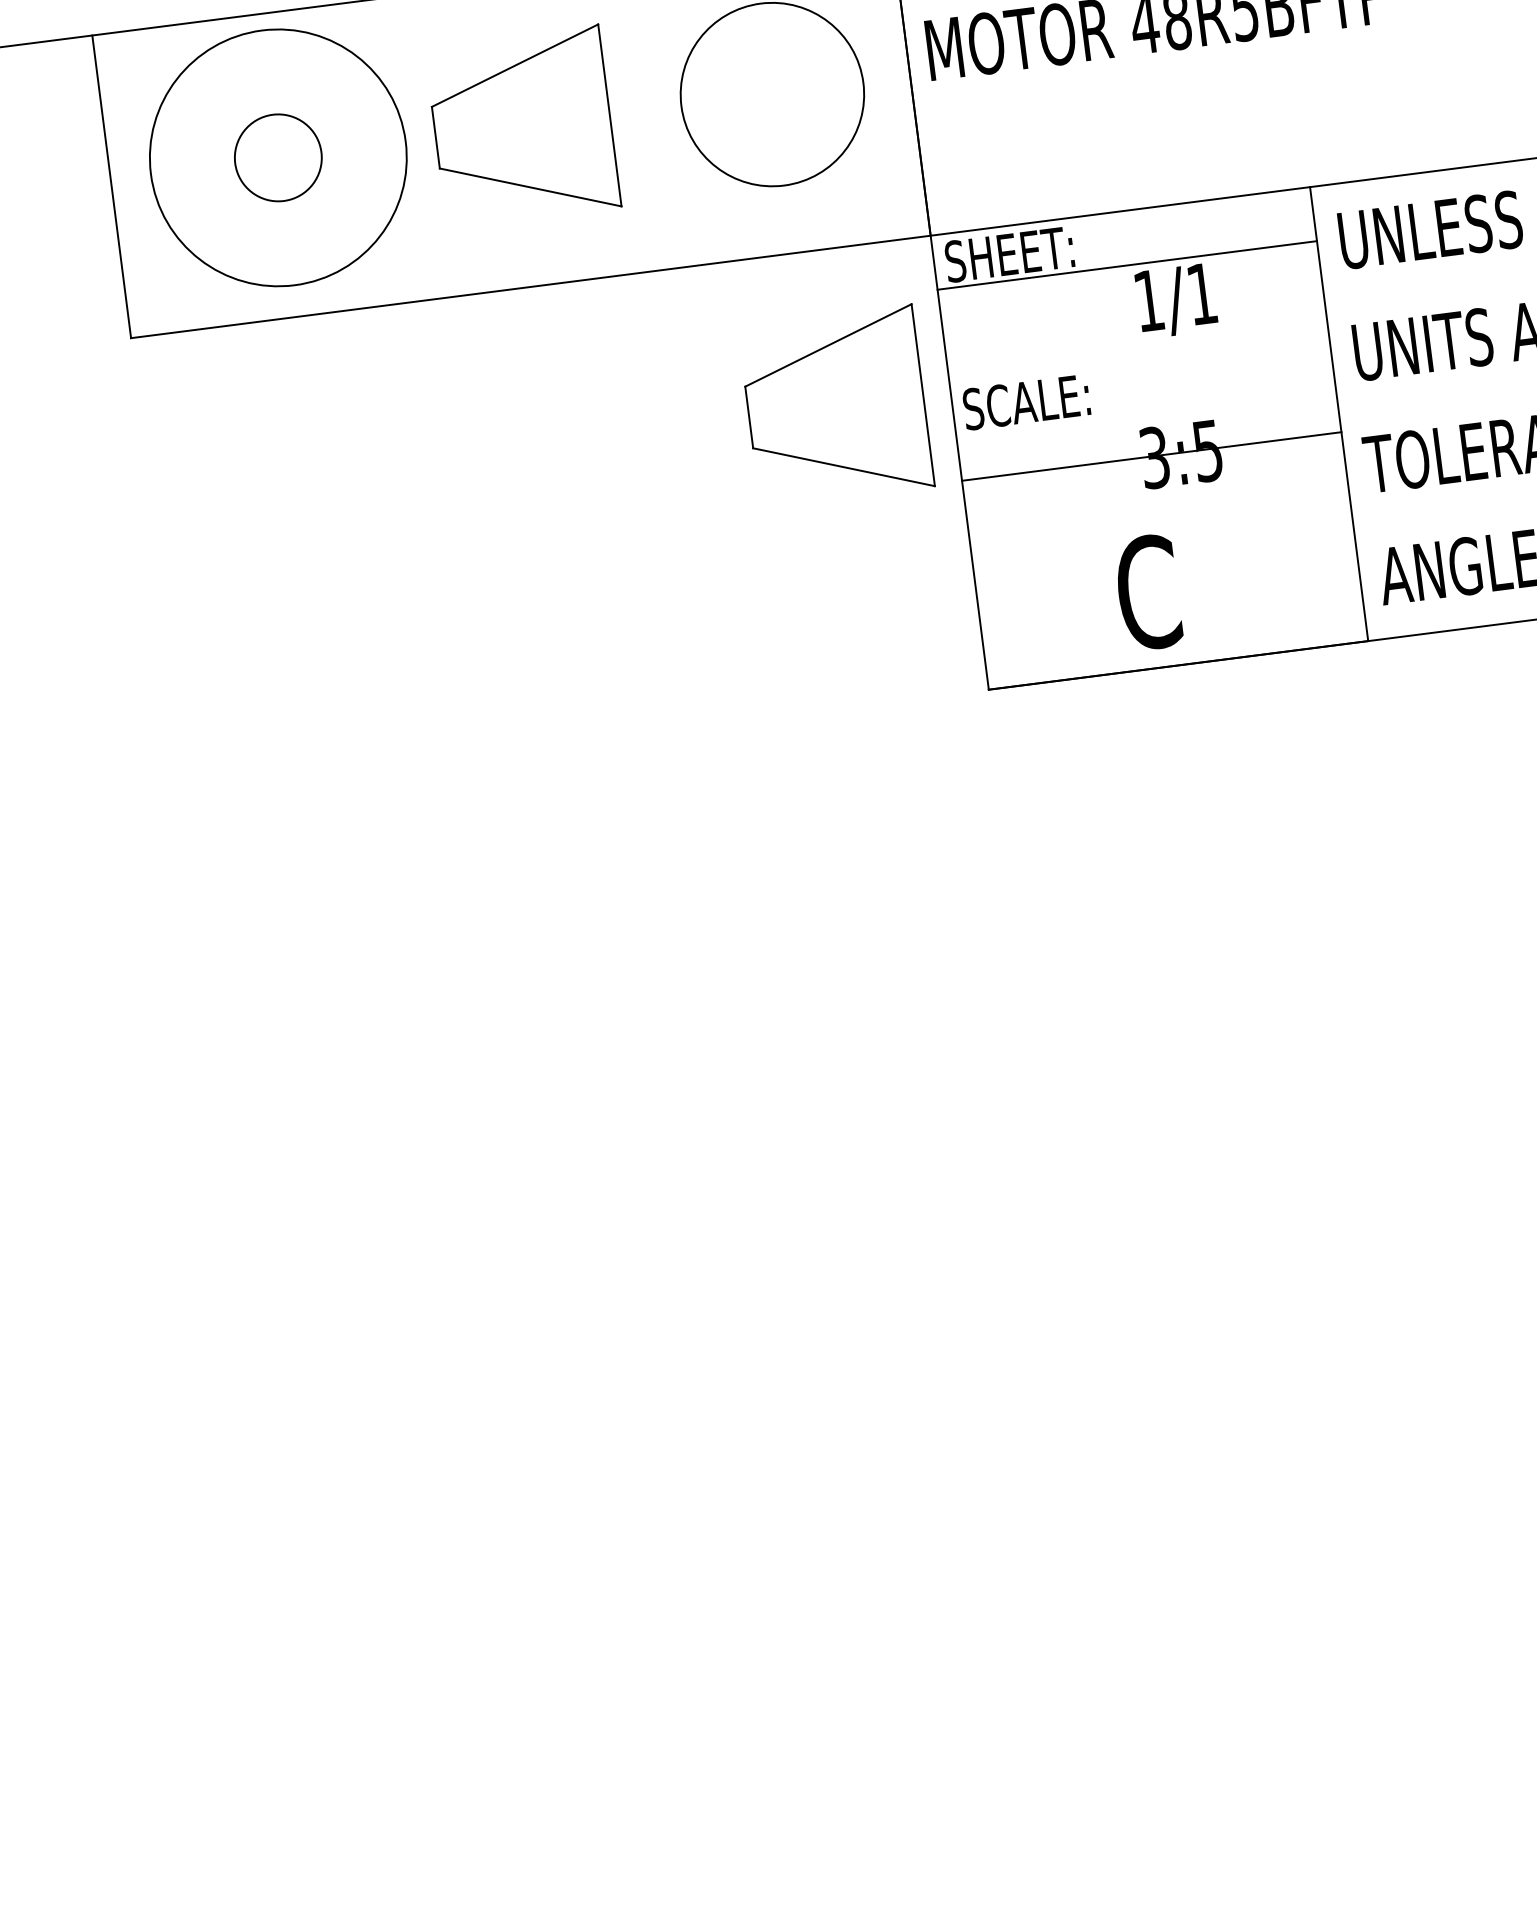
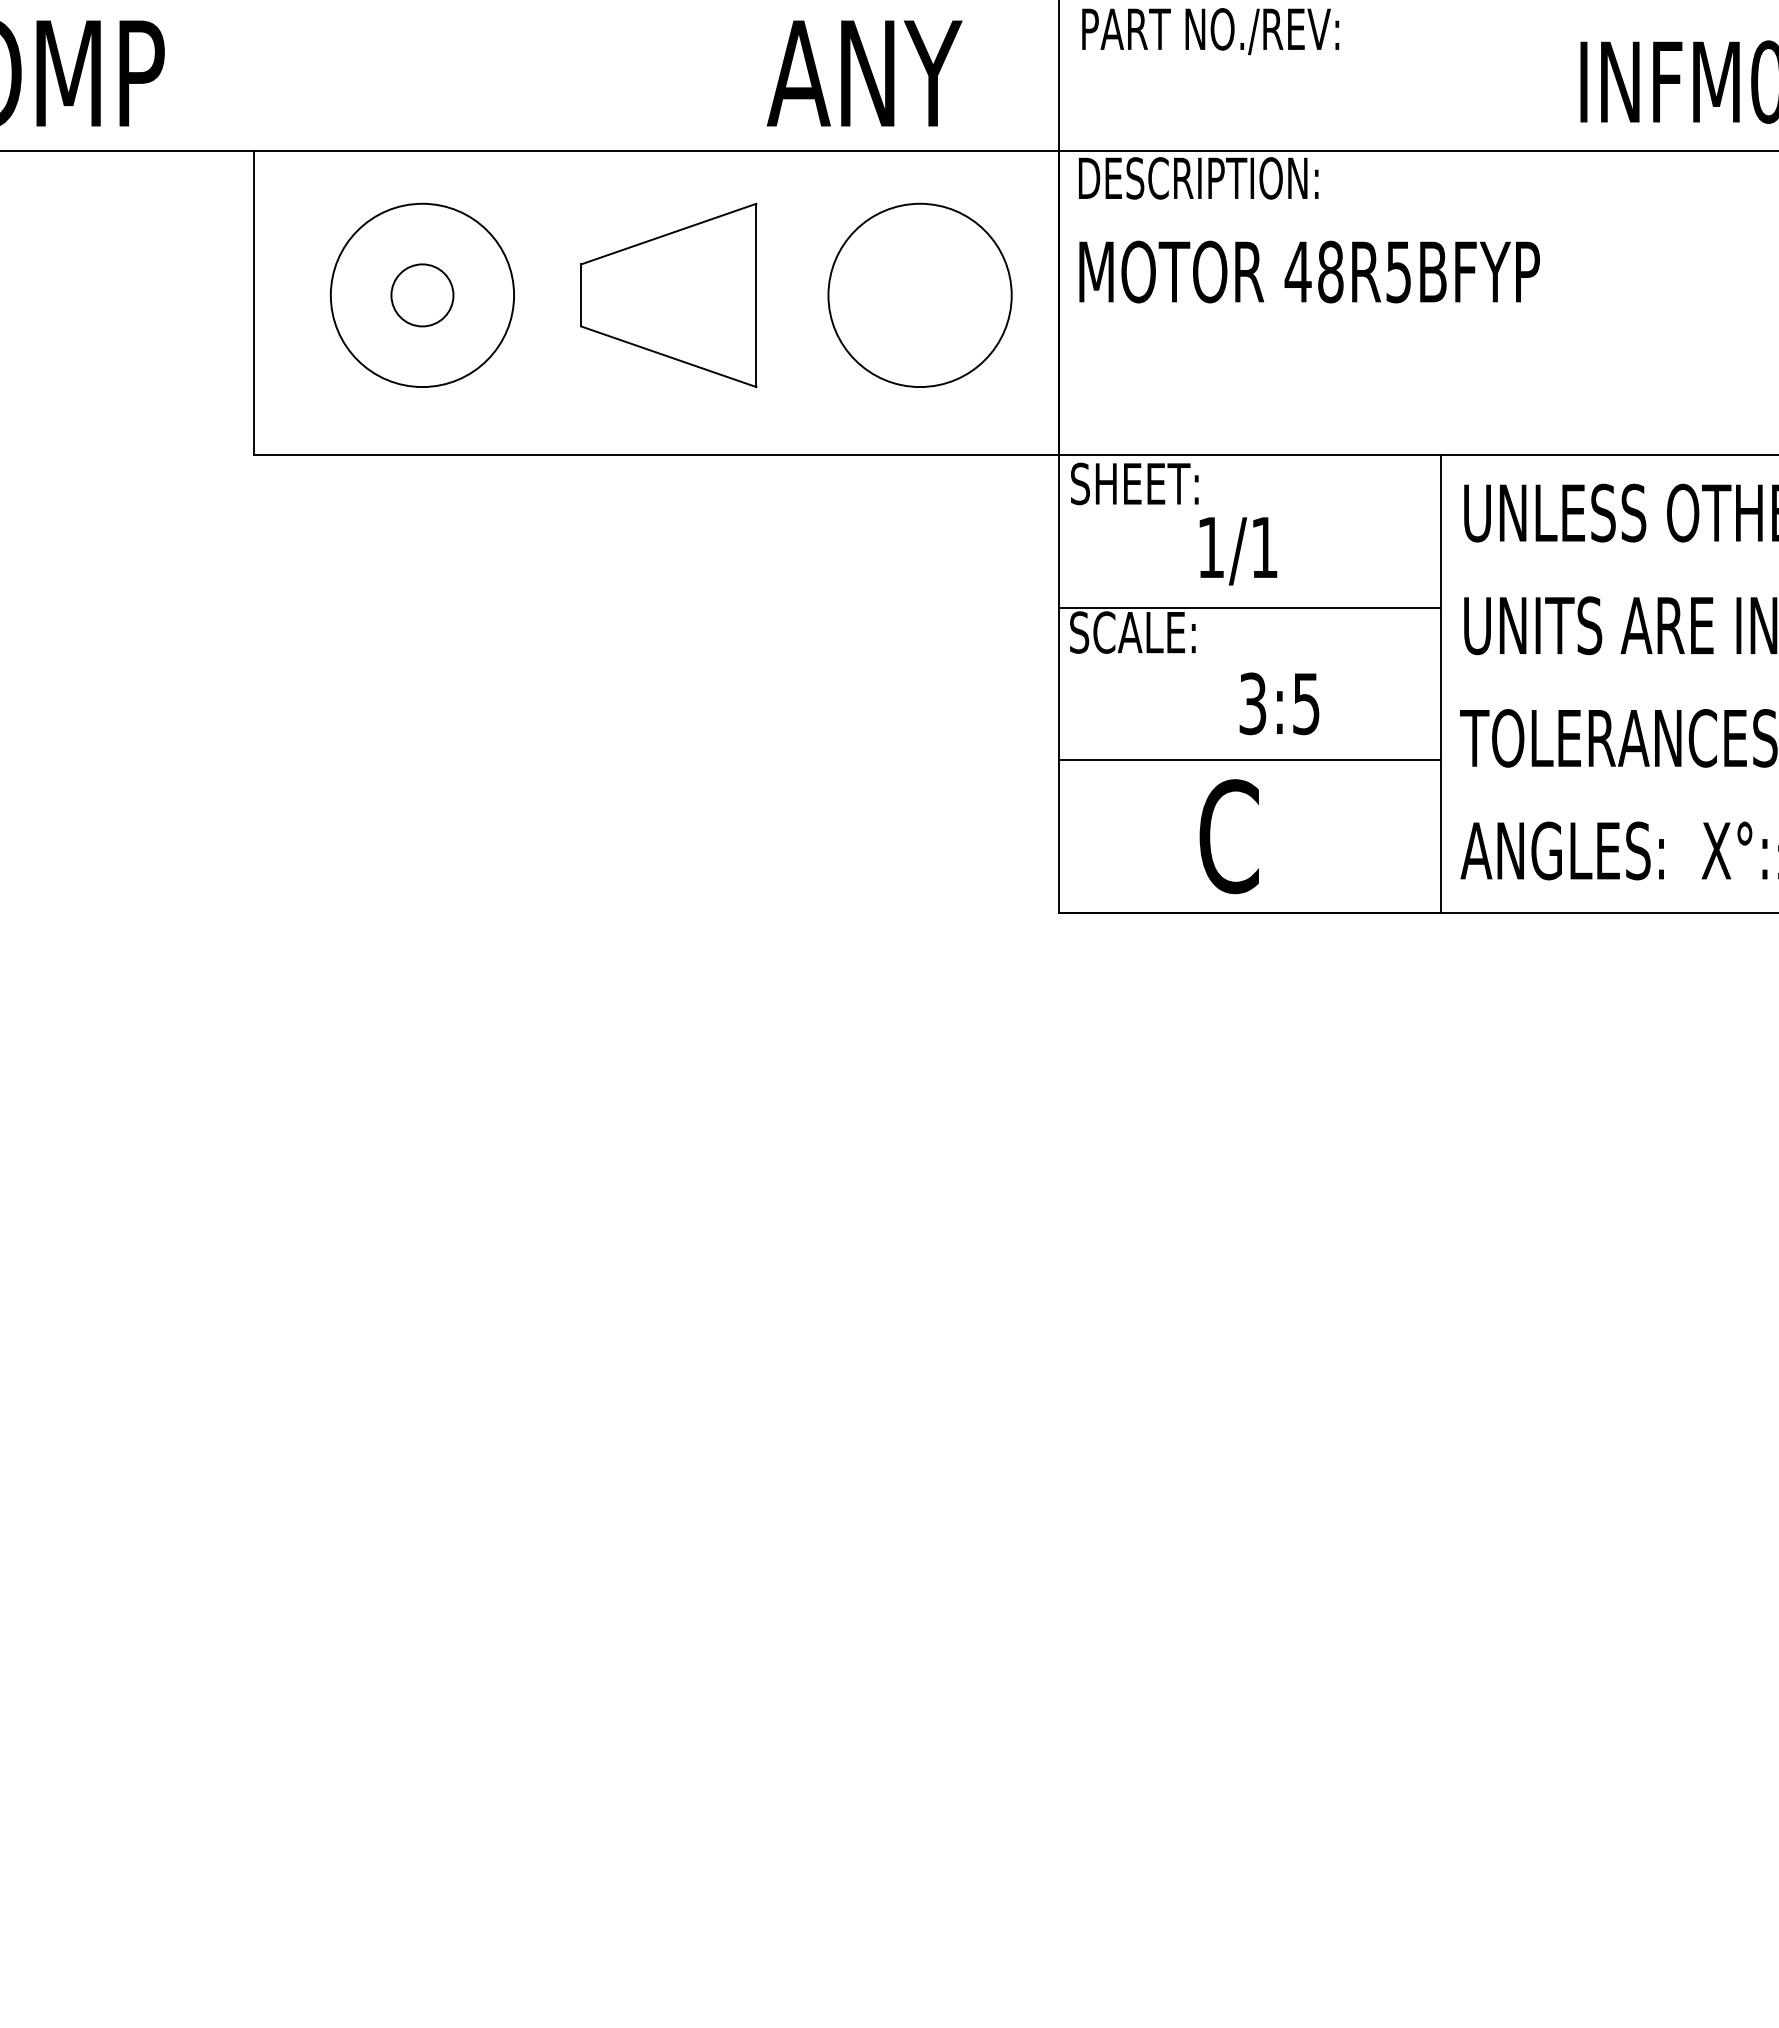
circle: (278, 157) -> (422, 295), size x0.71
circle: (278, 157) -> (422, 295), size x0.71
line: (1126, 265) -> (1249, 607), moved
text: (1176, 301) -> (1238, 551), moved
part: (835, 405) -> (943, 611), removed
line: (1151, 456) -> (1249, 760), moved

